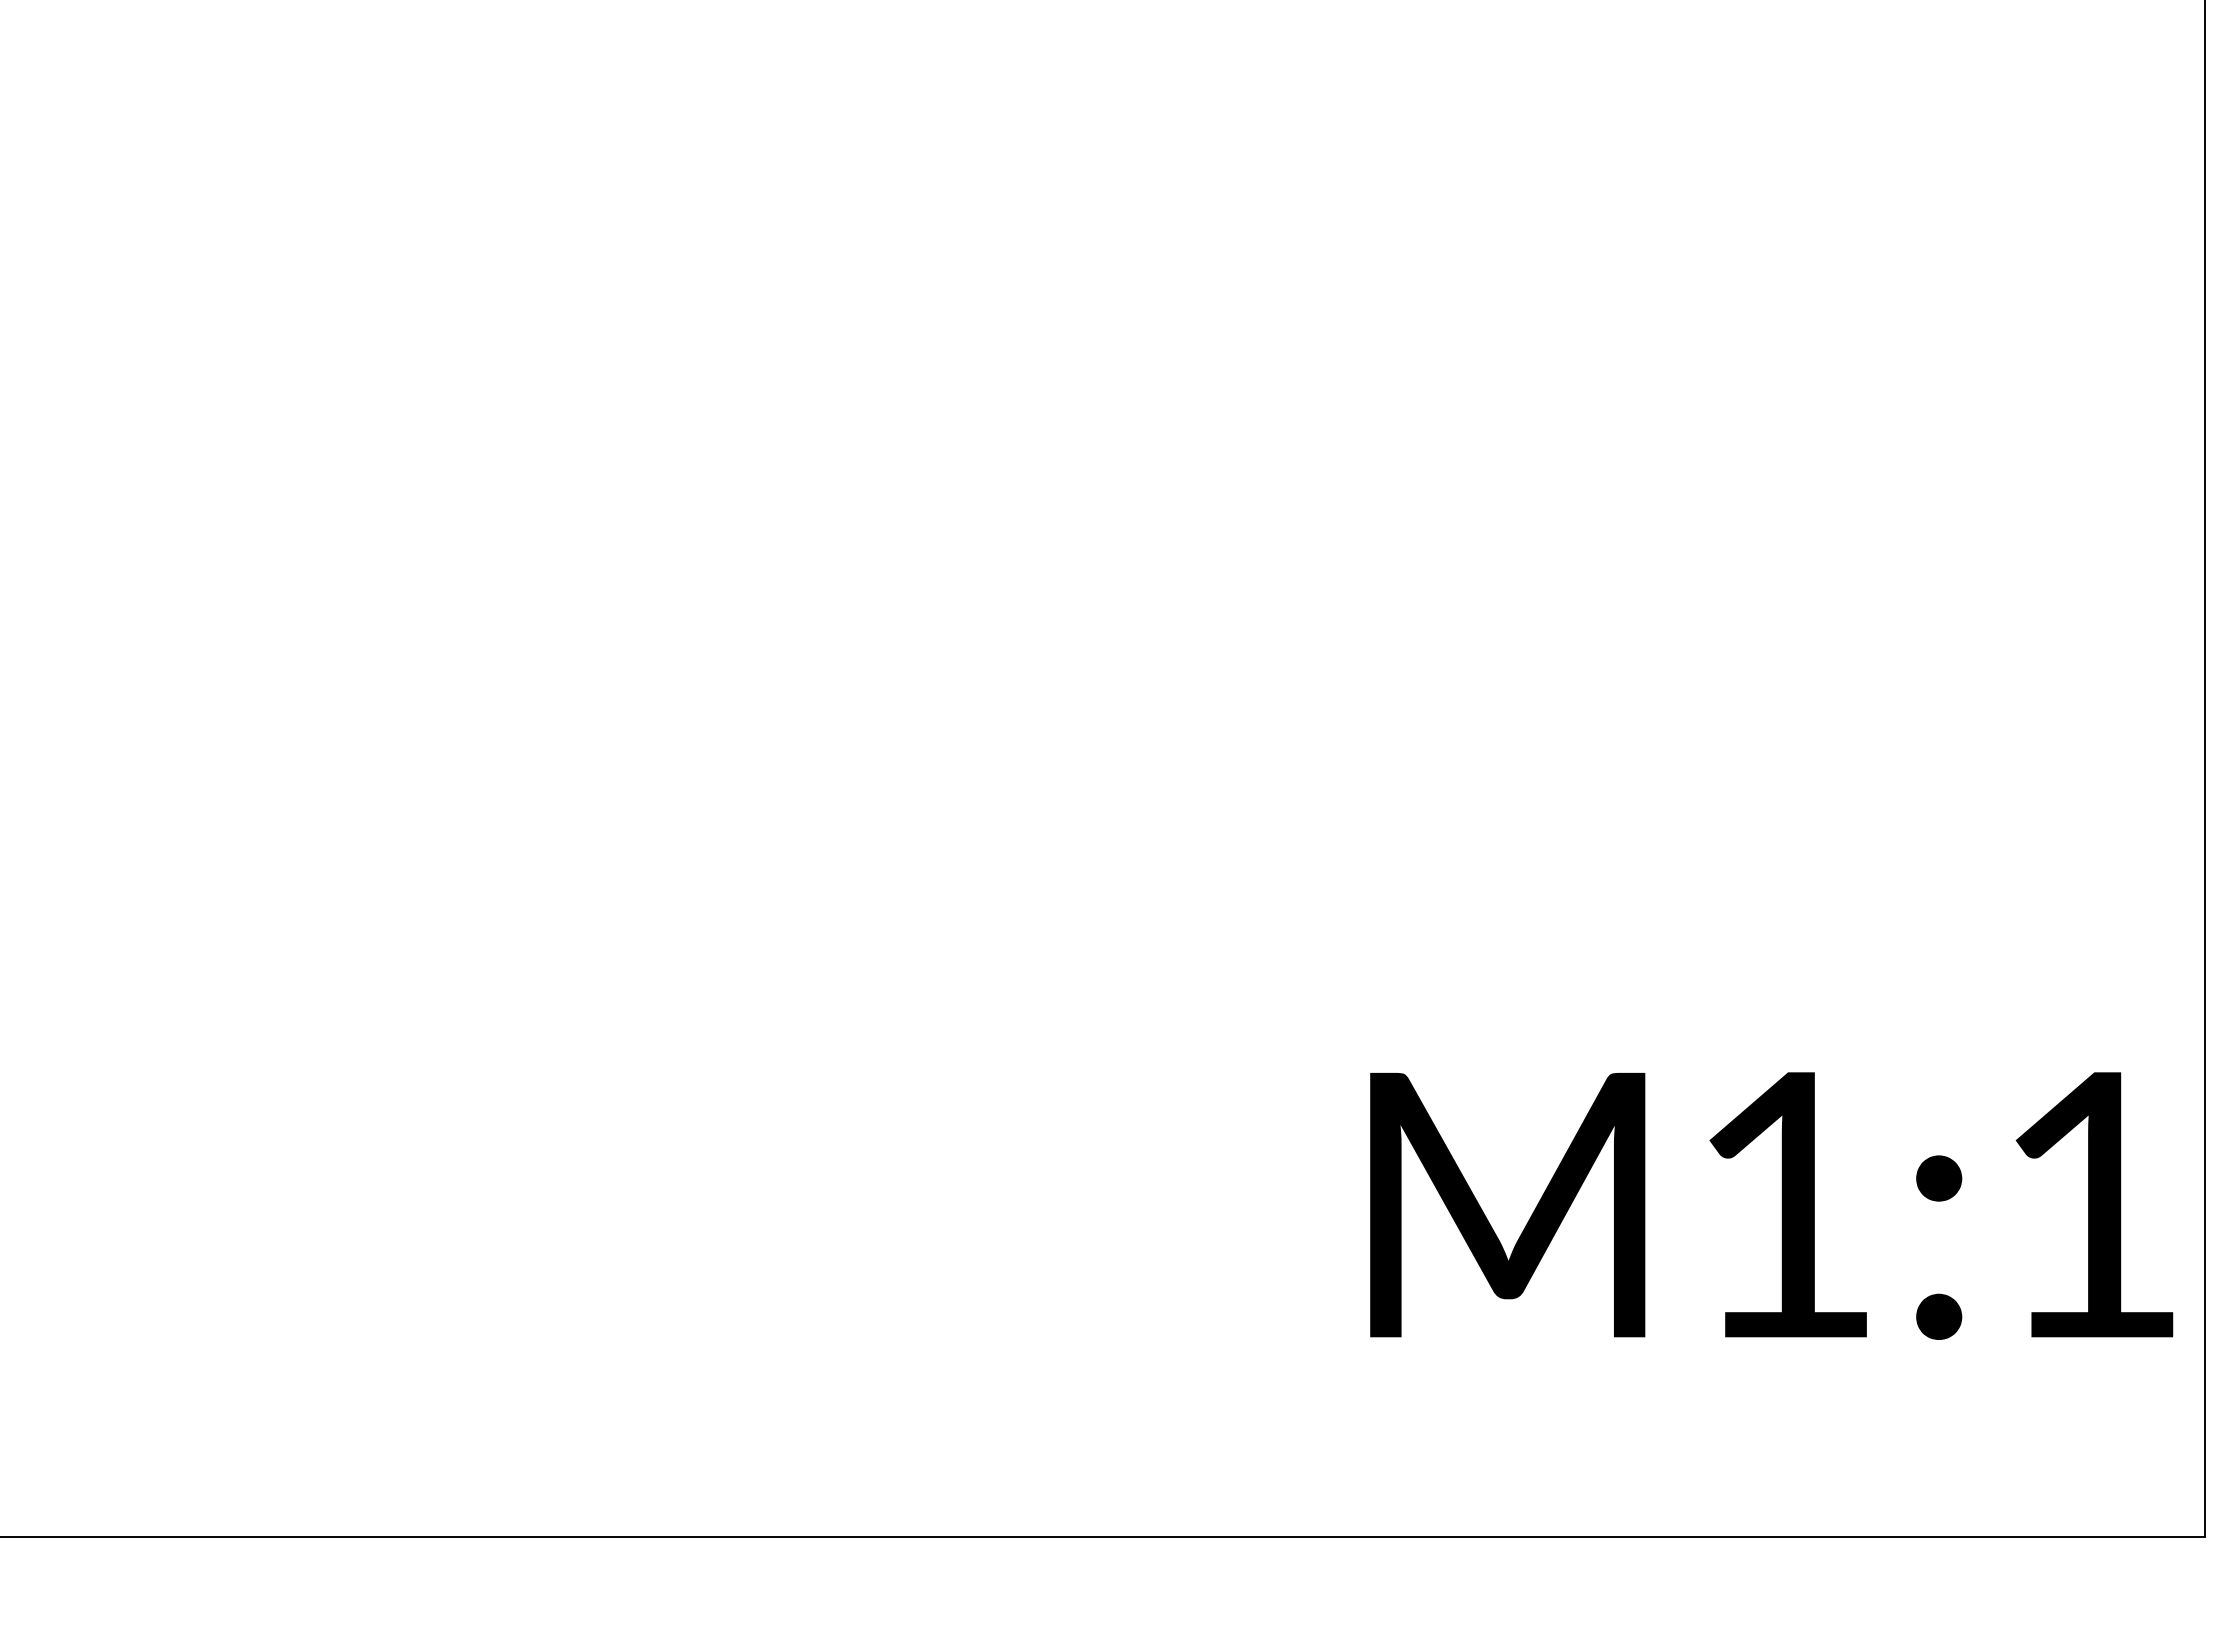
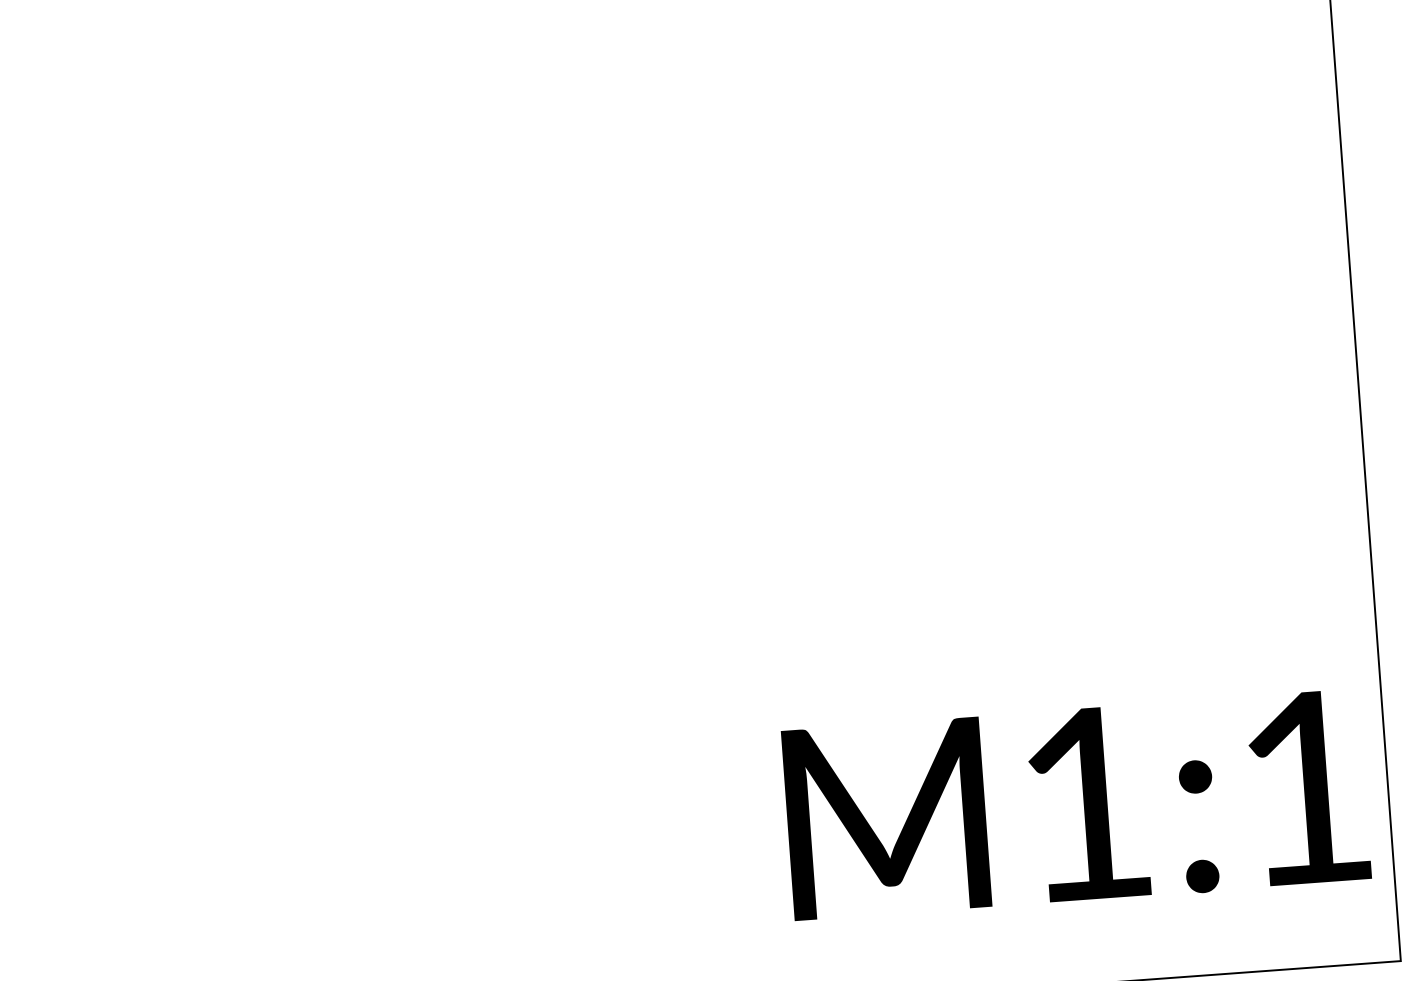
text: (1771, 1205) -> (1076, 805), moved

